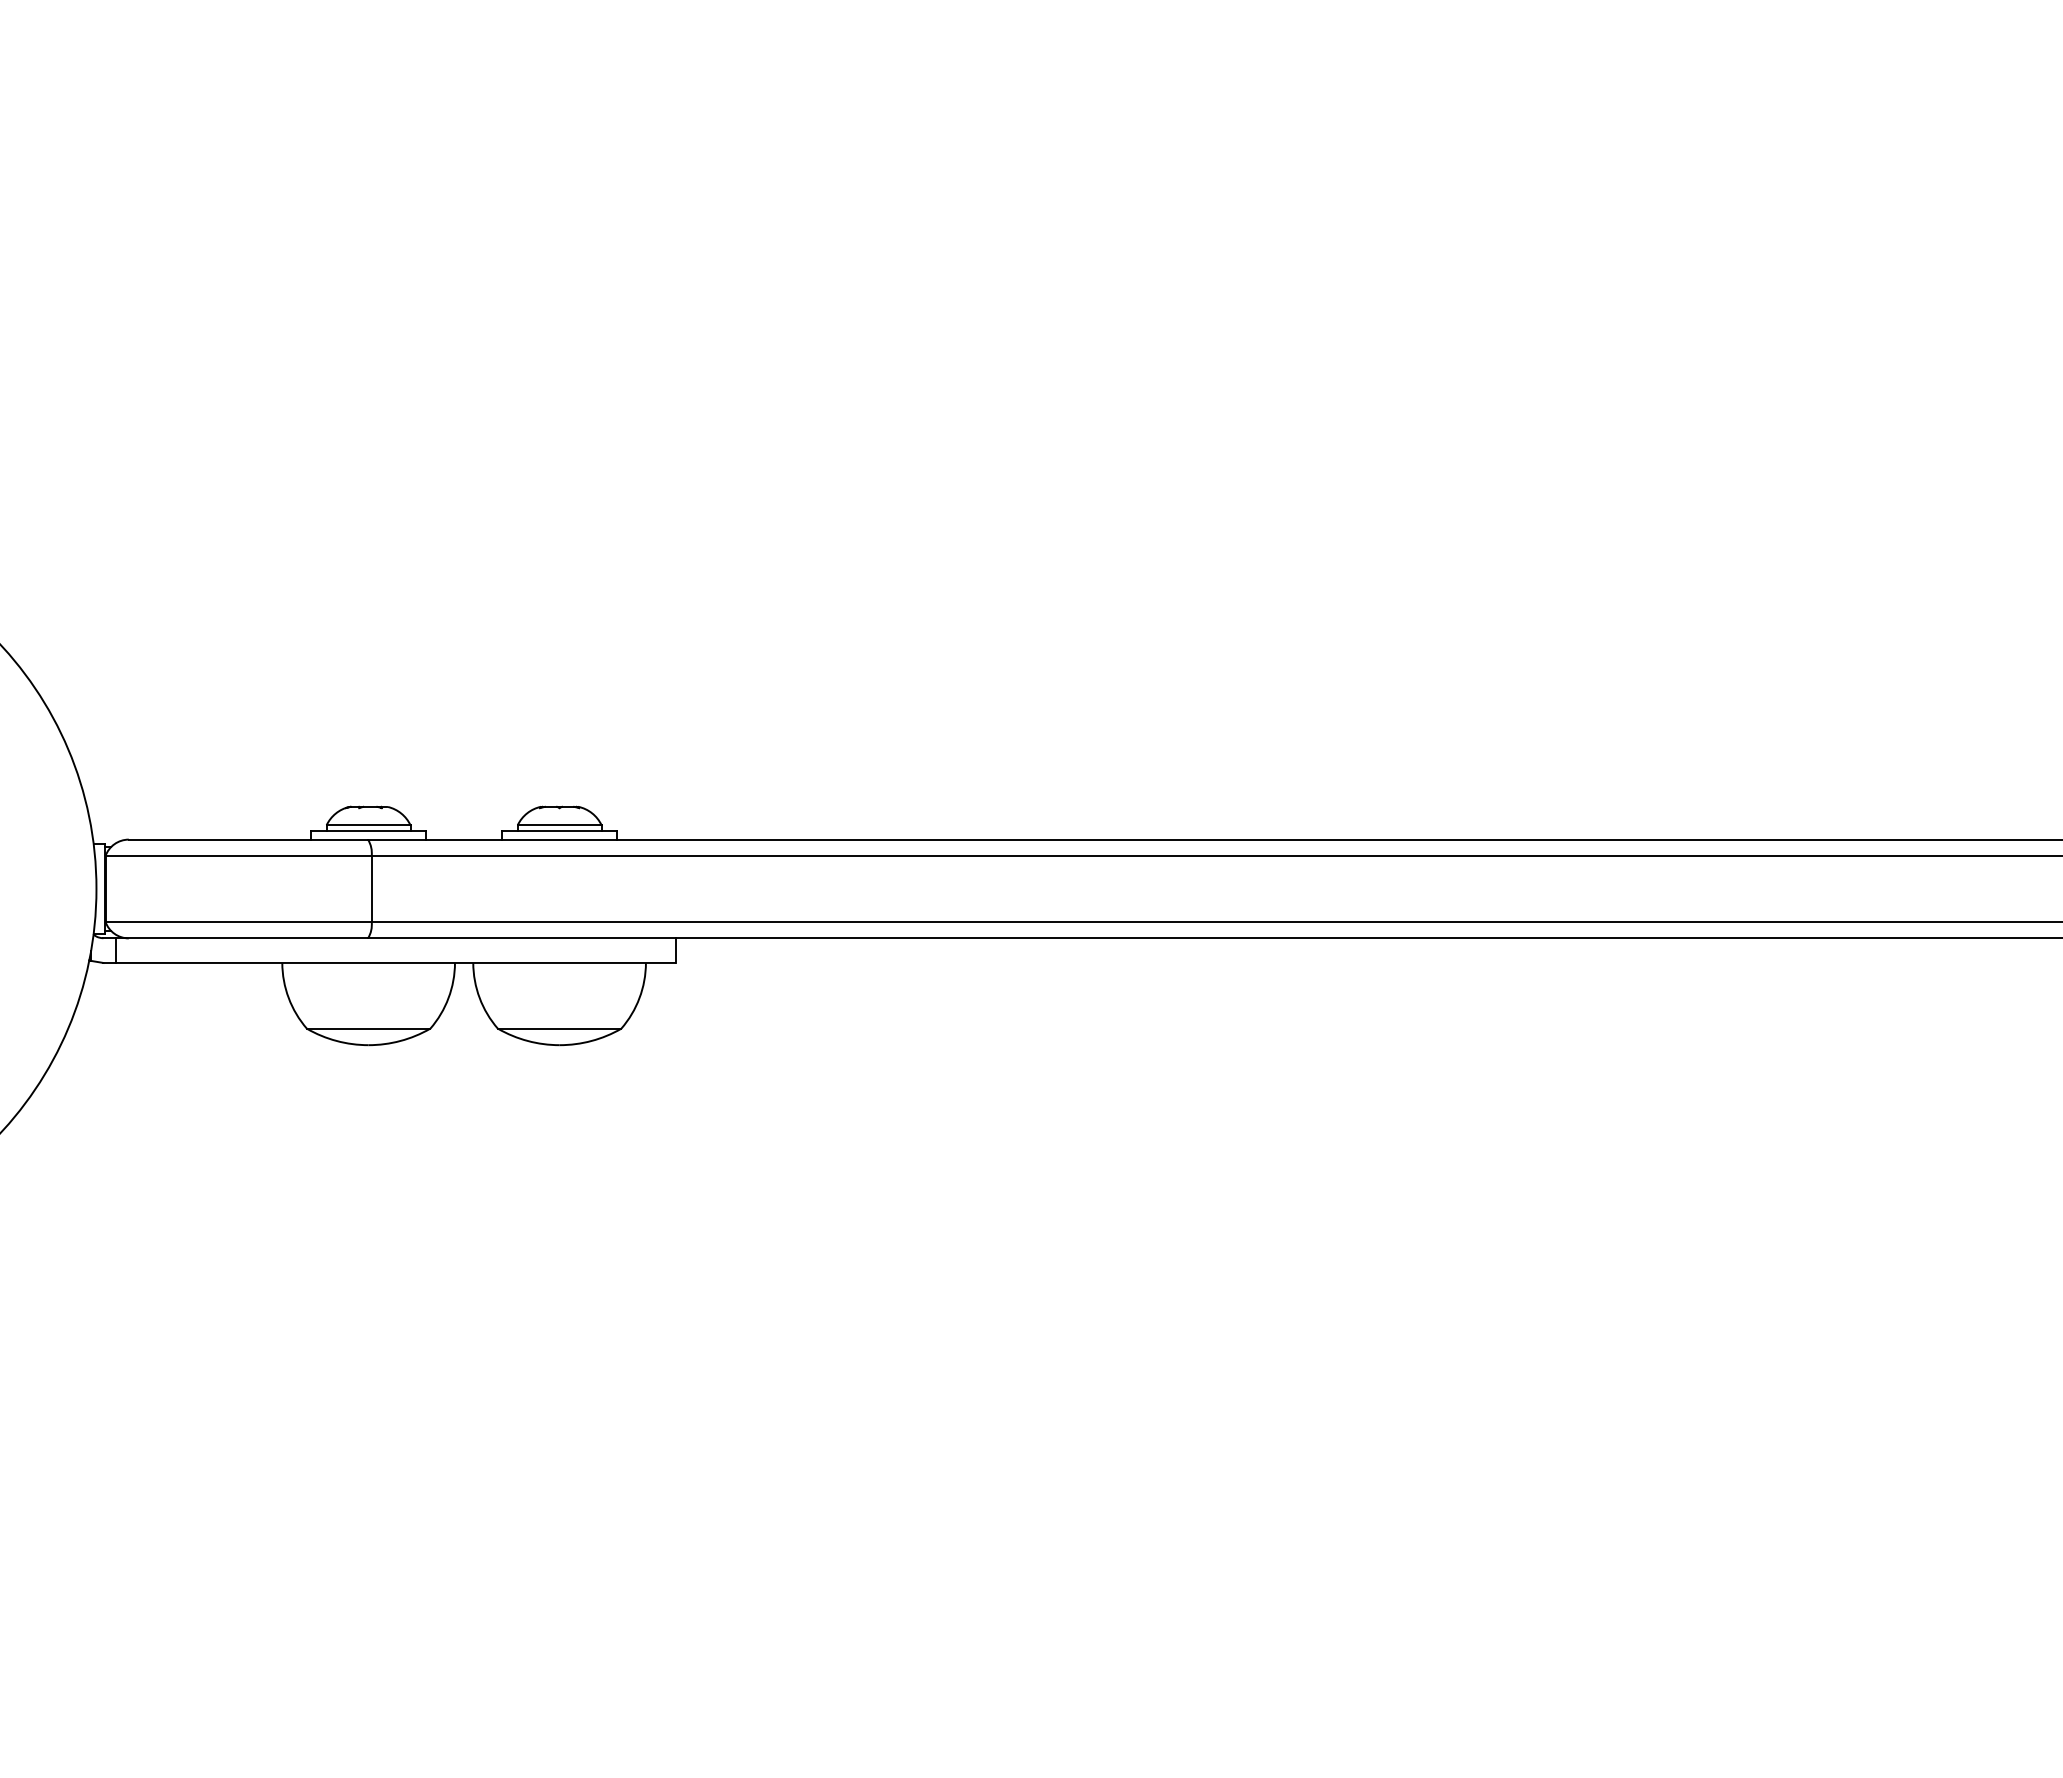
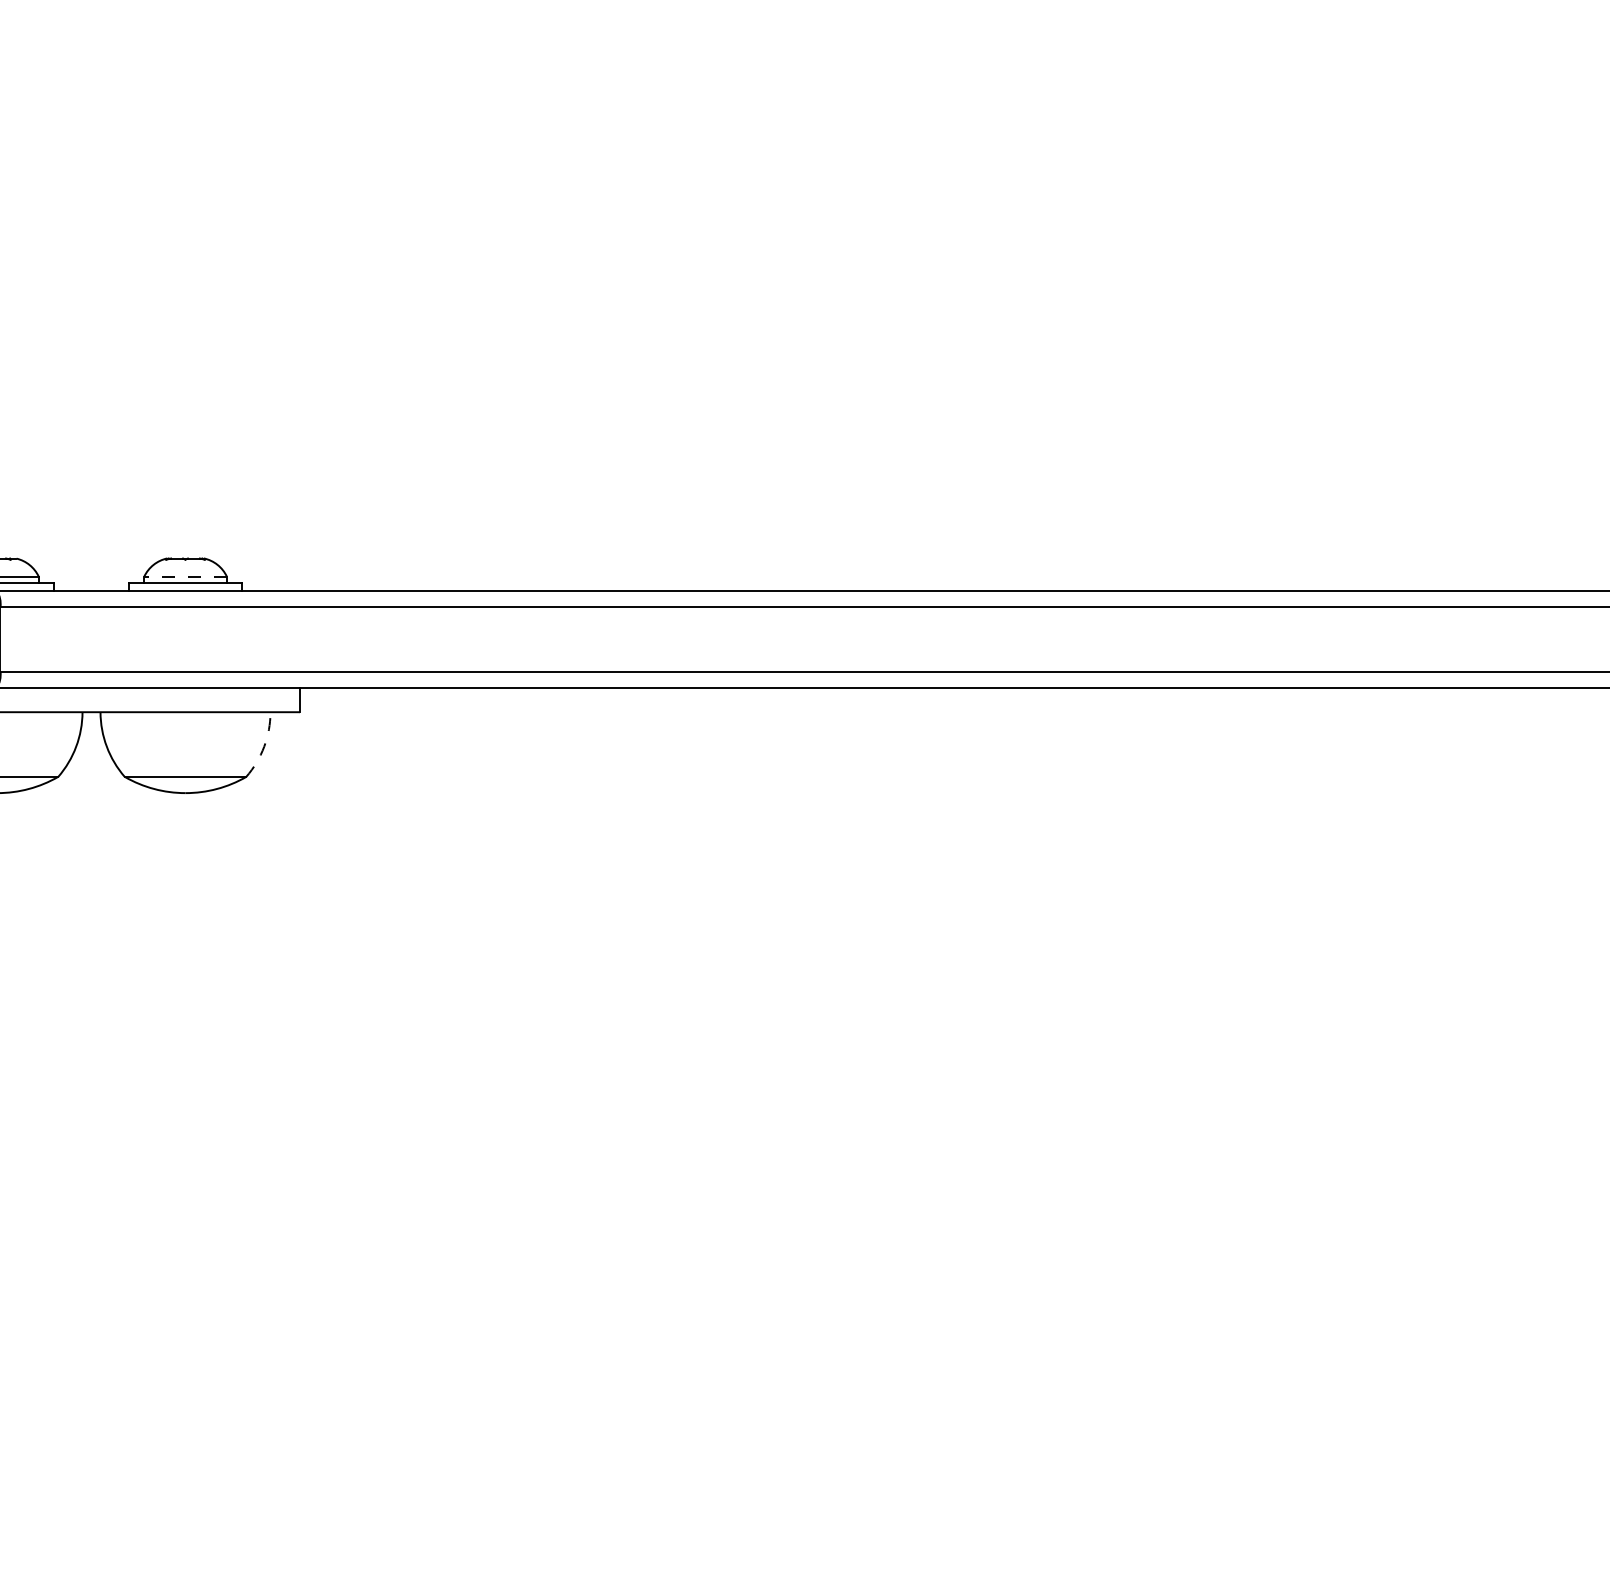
line: (559, 825) -> (185, 576), solid -> dashed
arc: (639, 998) -> (264, 747), solid -> dashed

